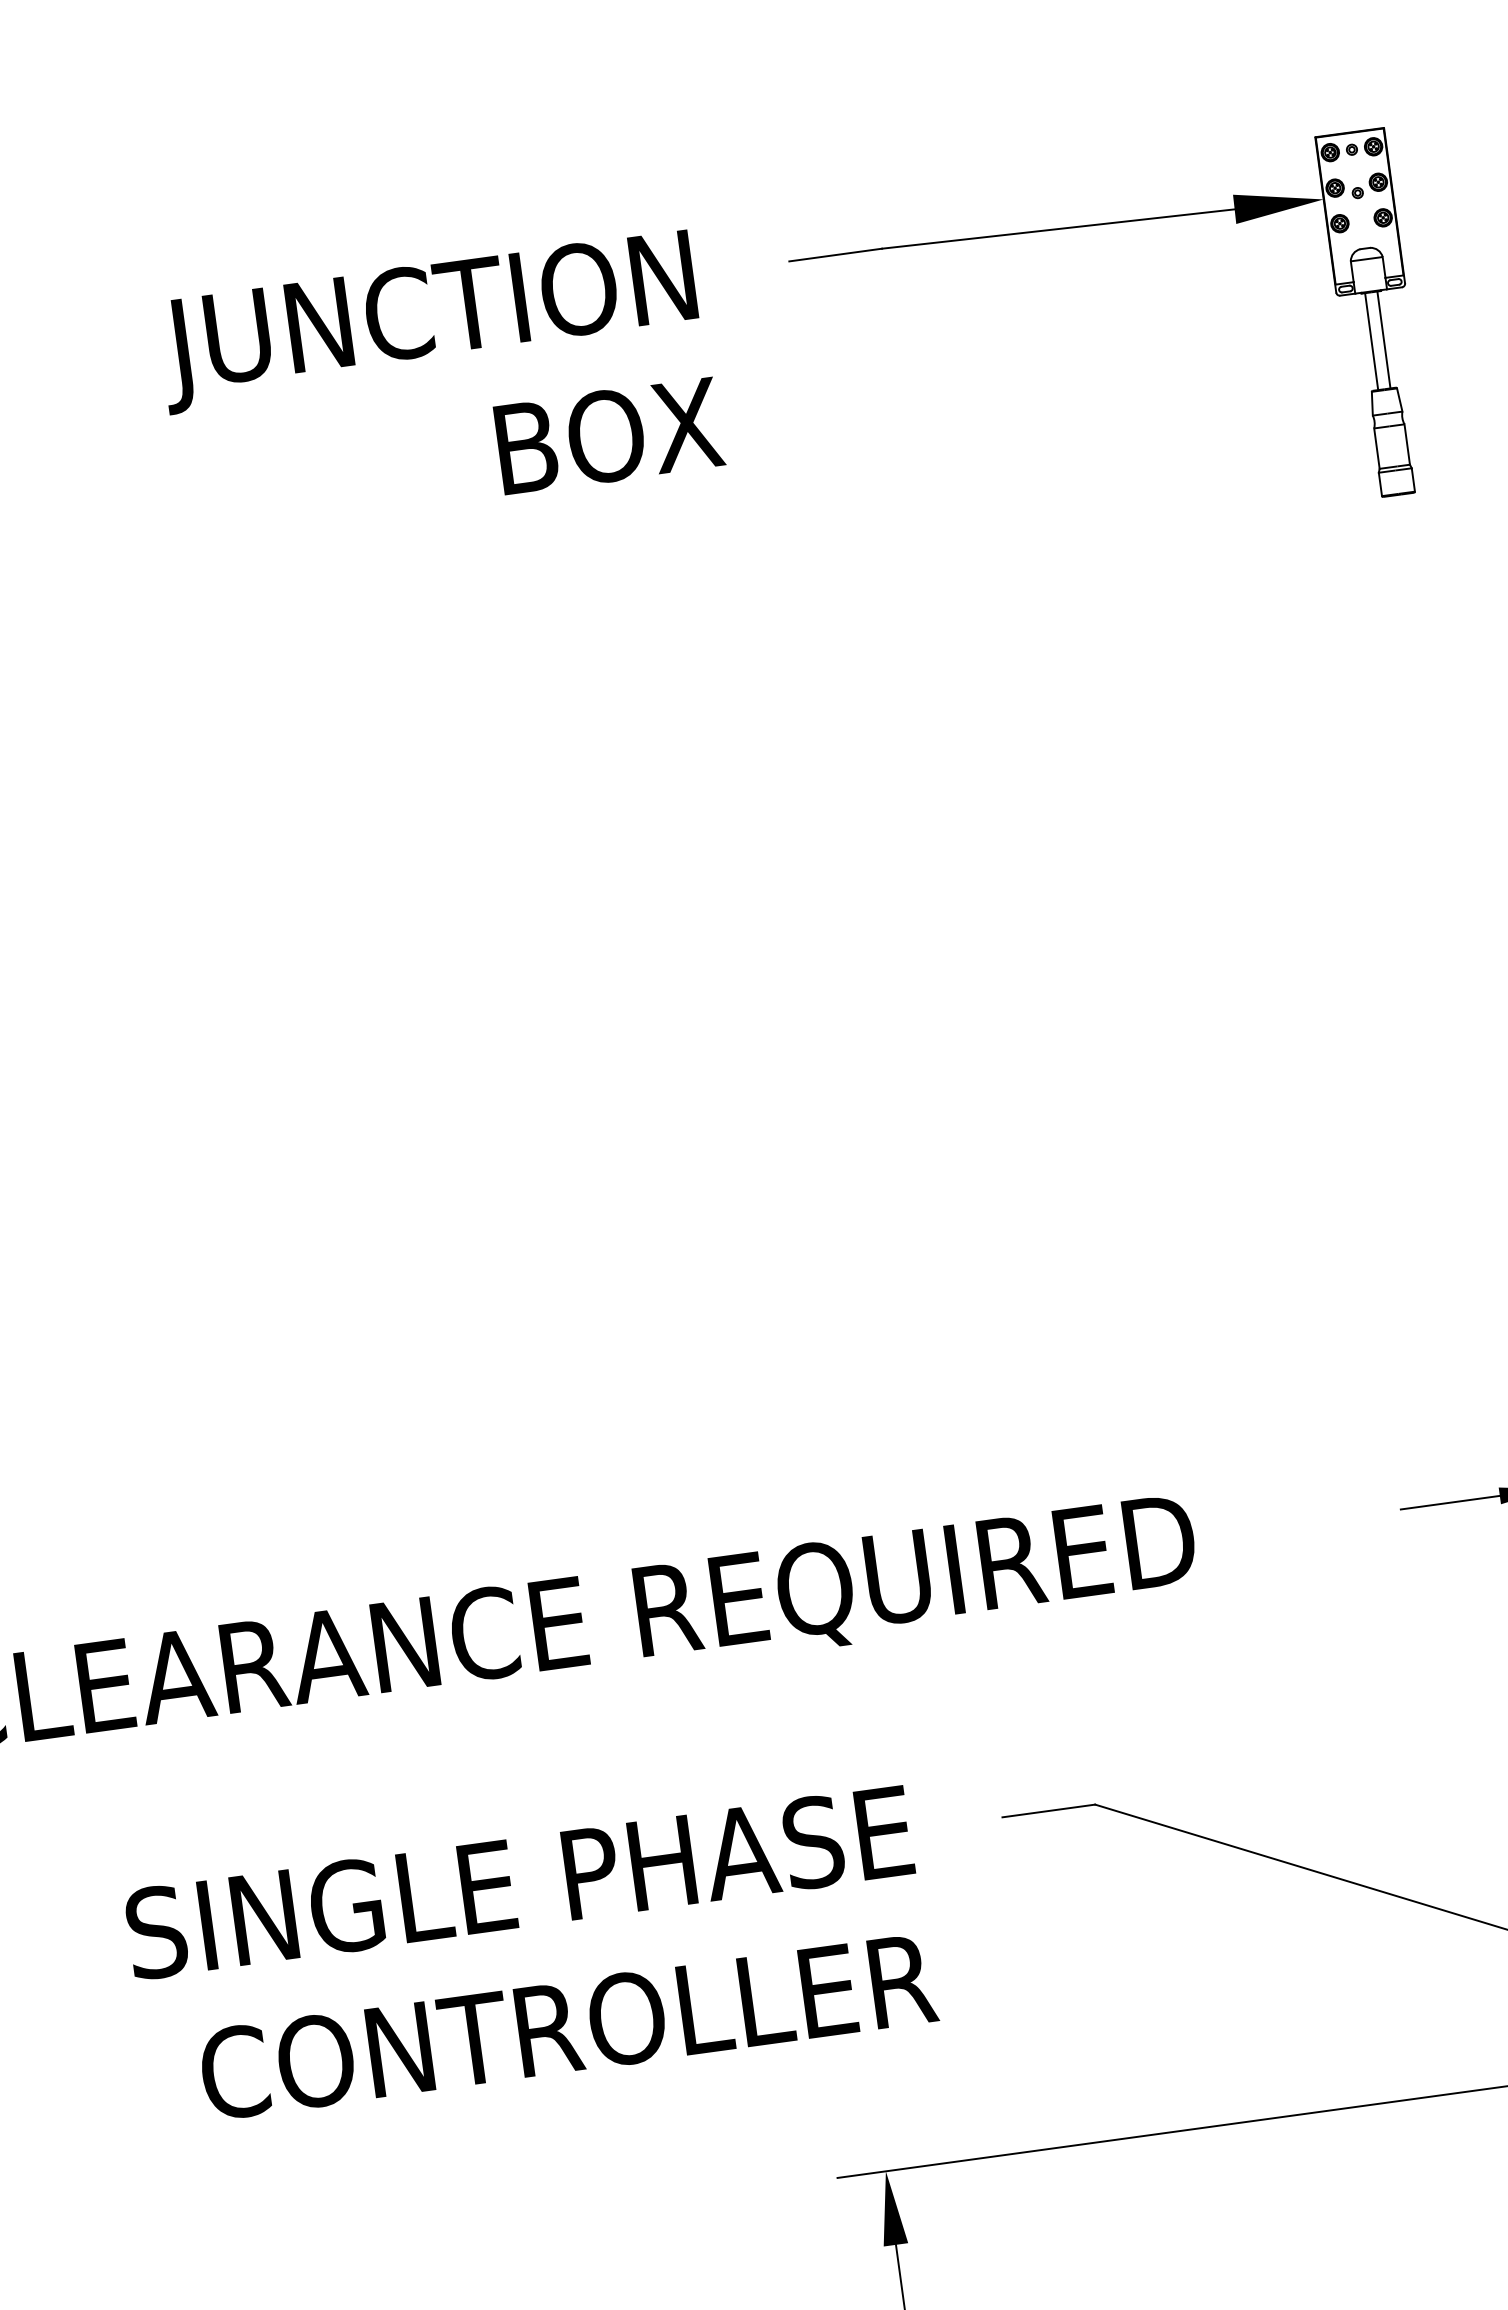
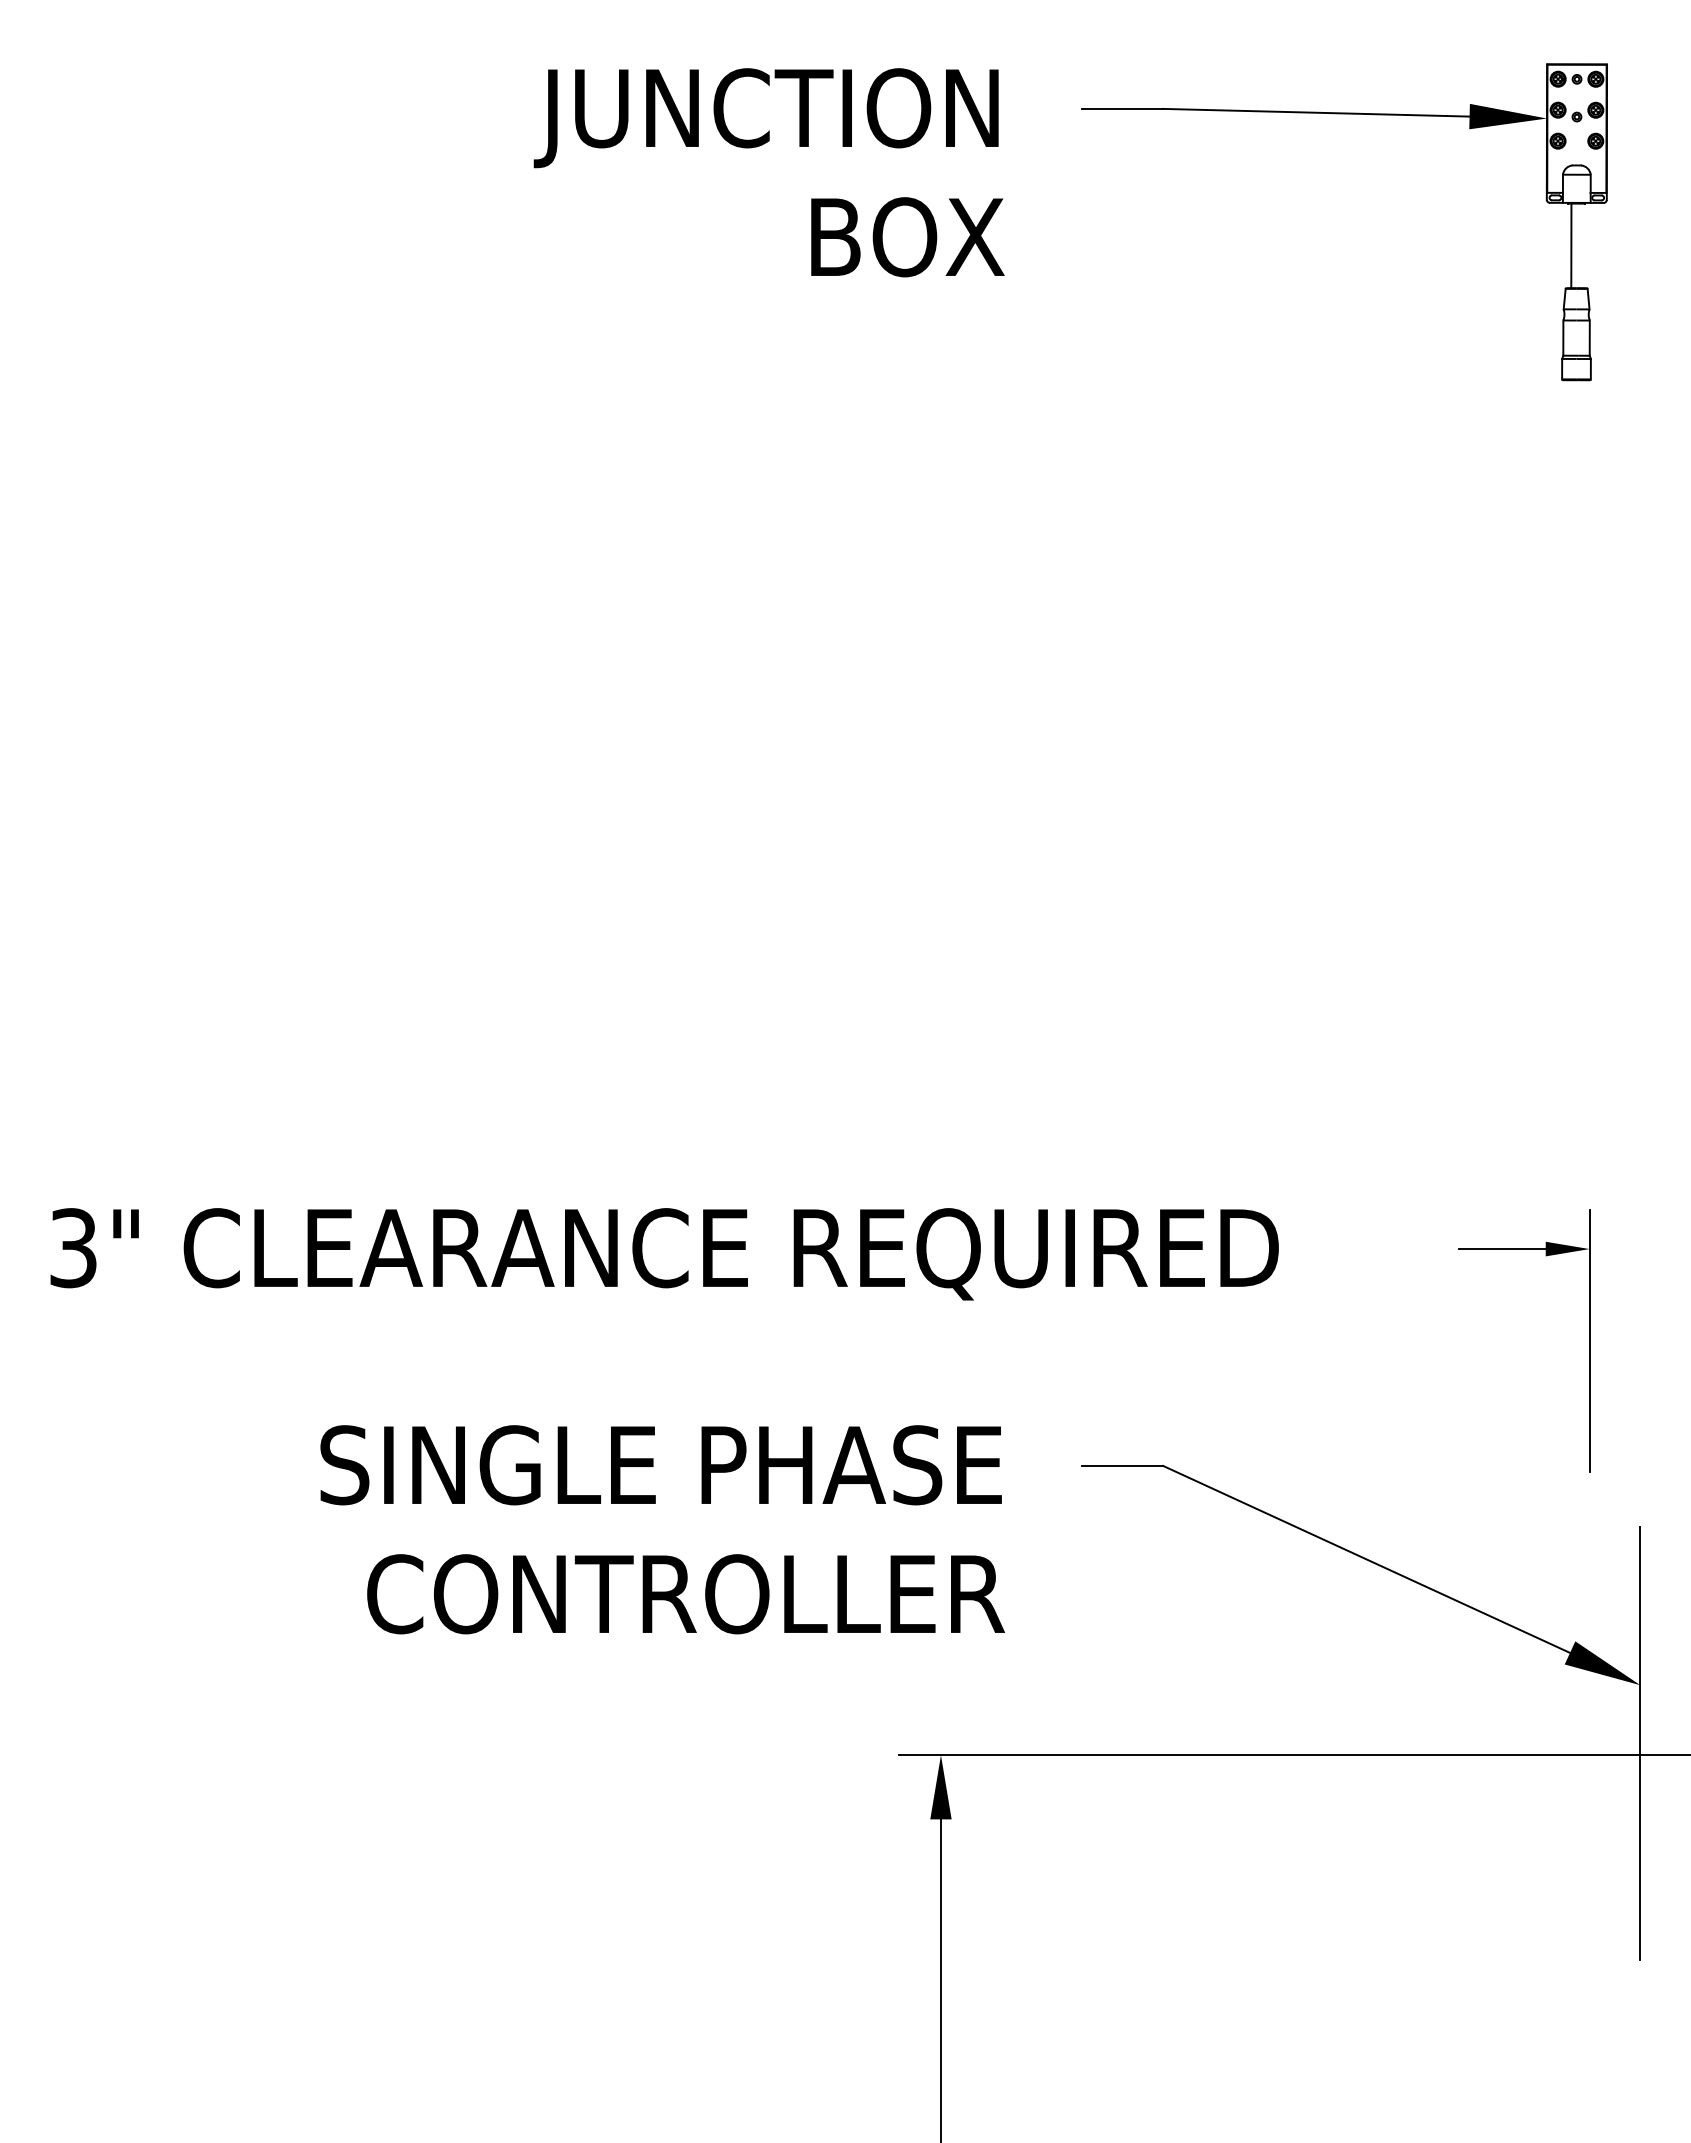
line: (1384, 339) -> (1582, 245), removed

